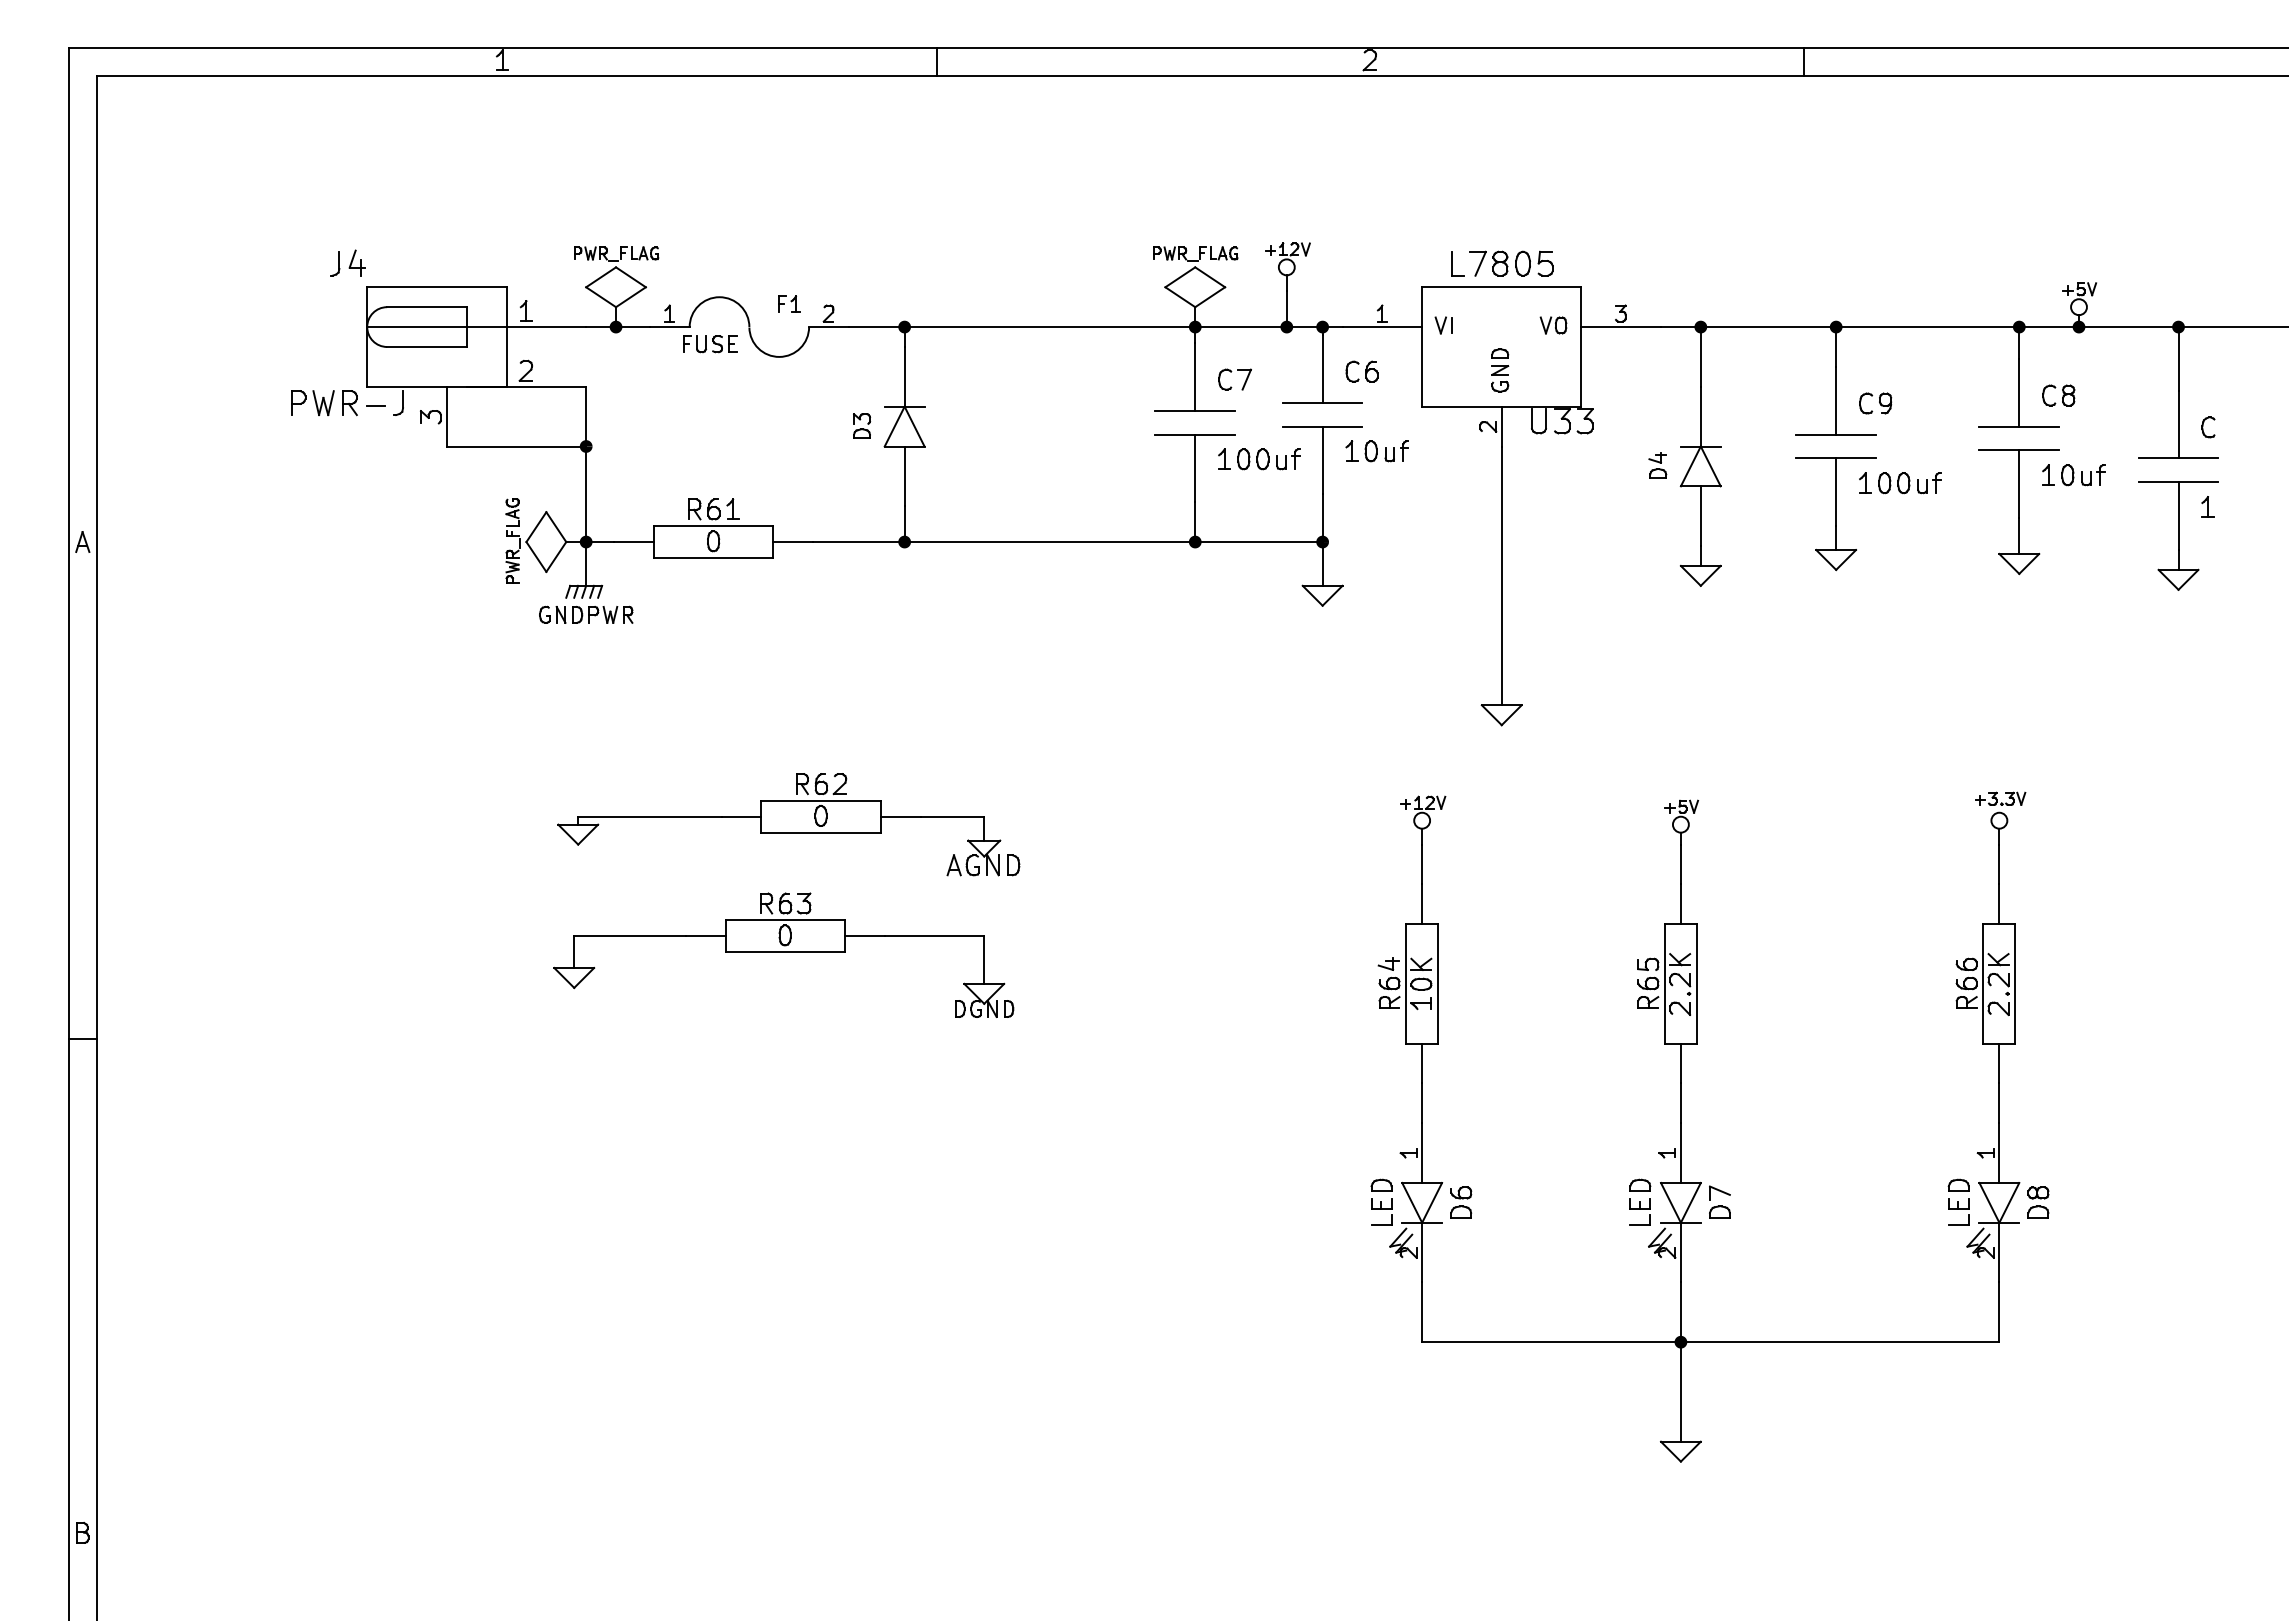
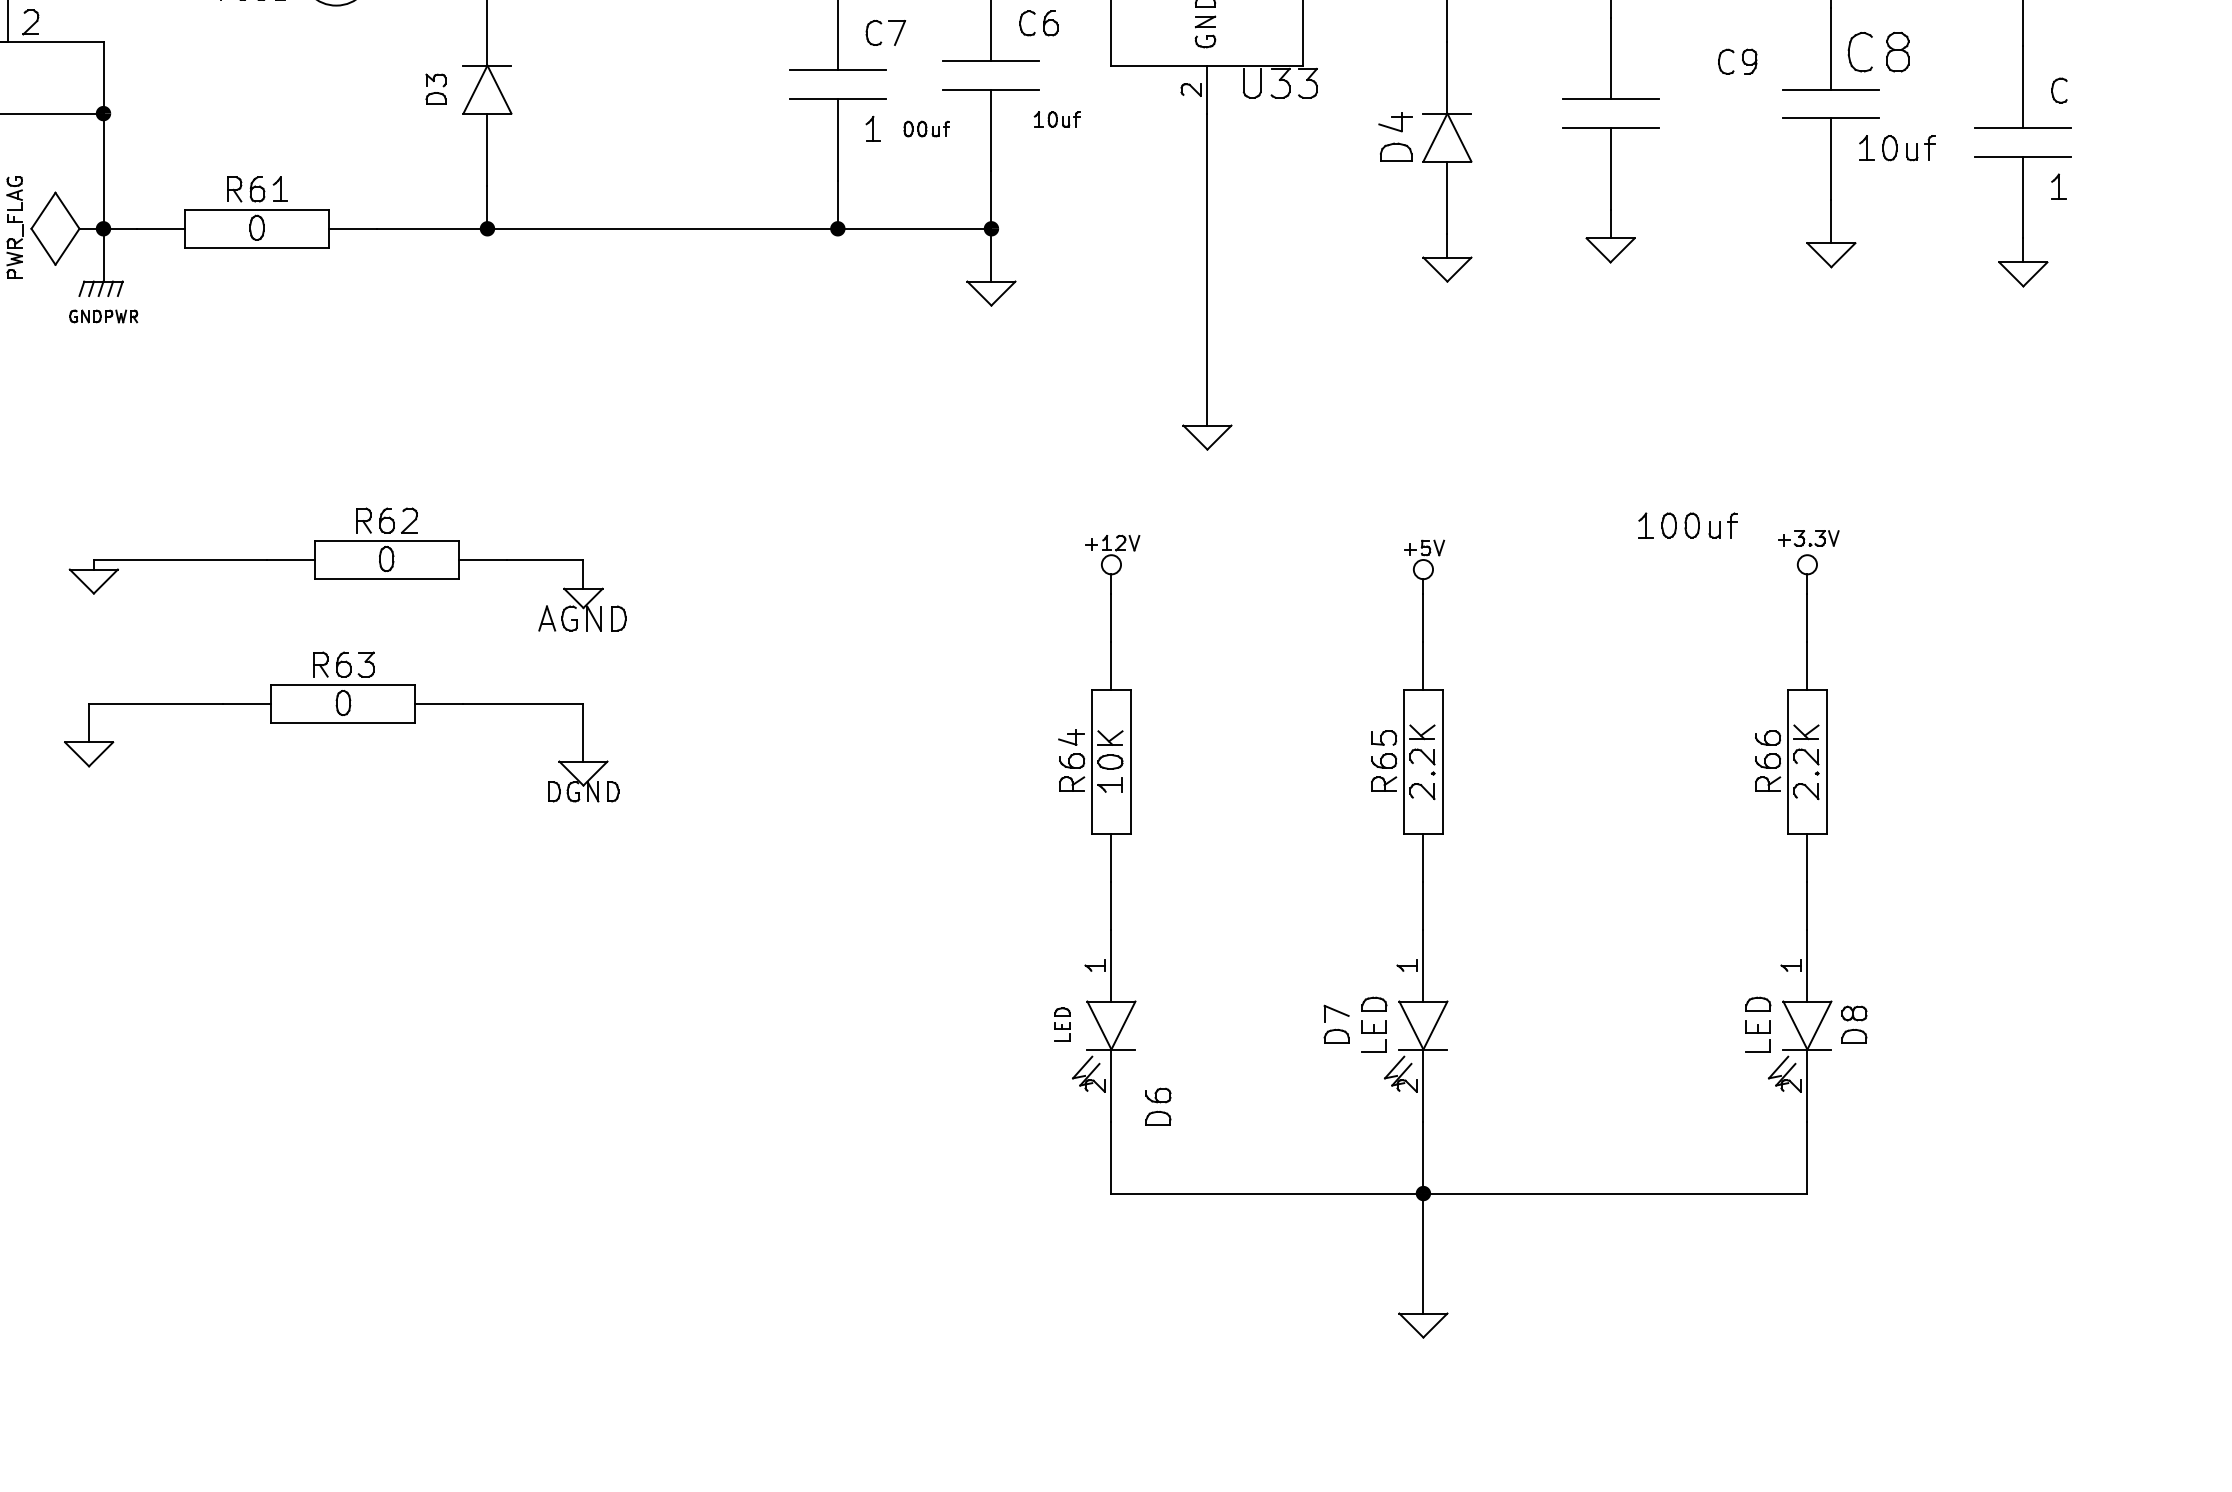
part: (2058, 395) -> (1878, 52), size x1.6
part: (1875, 403) -> (1737, 61), moved
part: (1376, 451) -> (1056, 119), size x0.6
part: (1268, 459) -> (926, 129), size x0.6
part: (1657, 465) -> (1395, 136), size x1.6
part: (1900, 483) -> (1688, 525), moved
part: (586, 614) -> (103, 316), size x0.6
part: (1381, 1201) -> (1062, 1023), size x0.6
part: (1719, 1201) -> (1336, 1023), moved
part: (1461, 1202) -> (1158, 1107), moved

